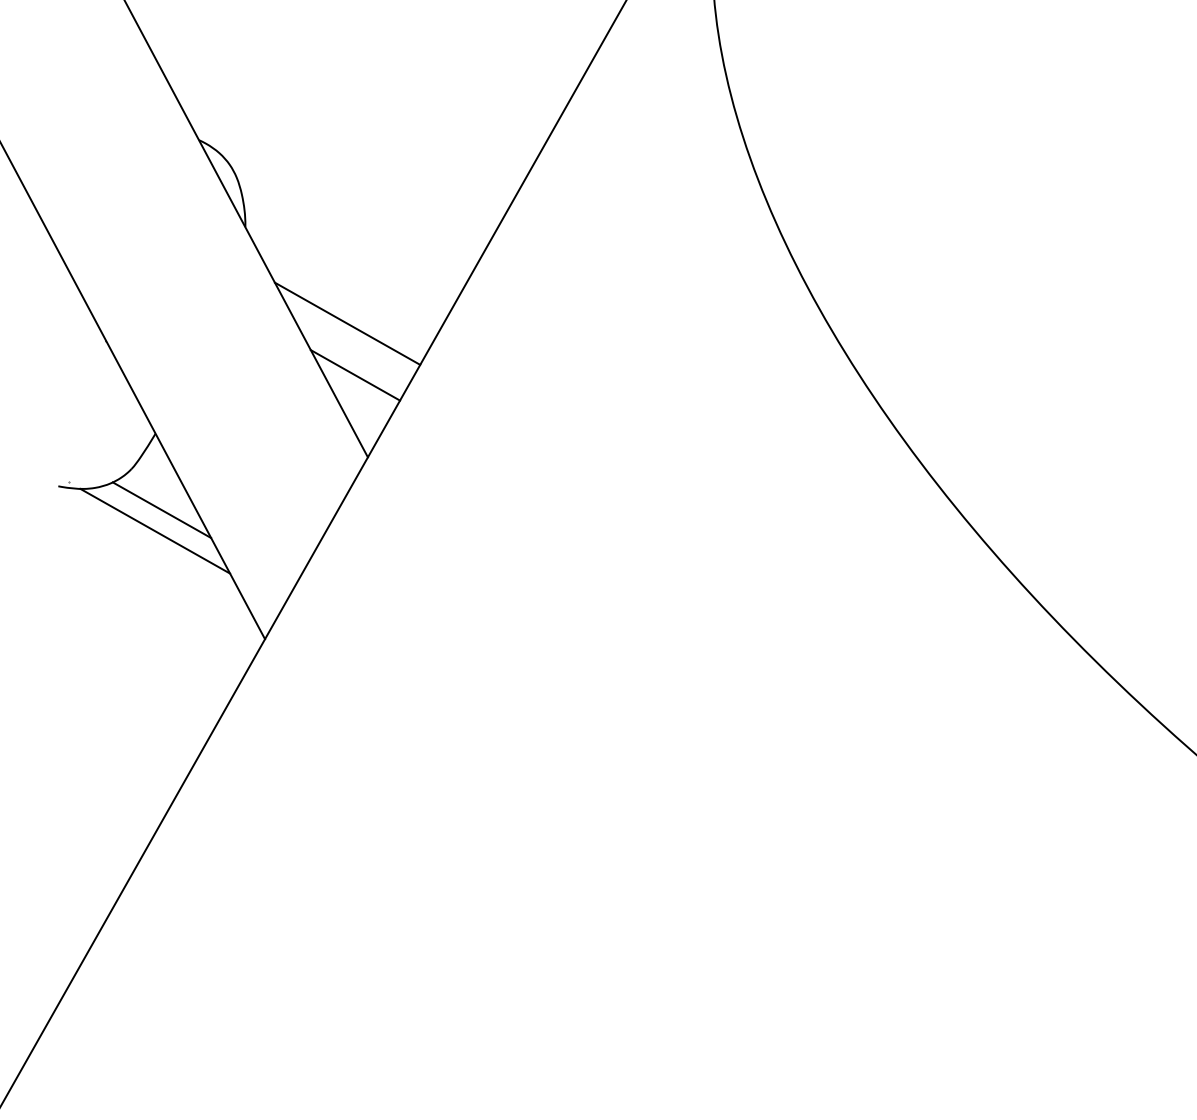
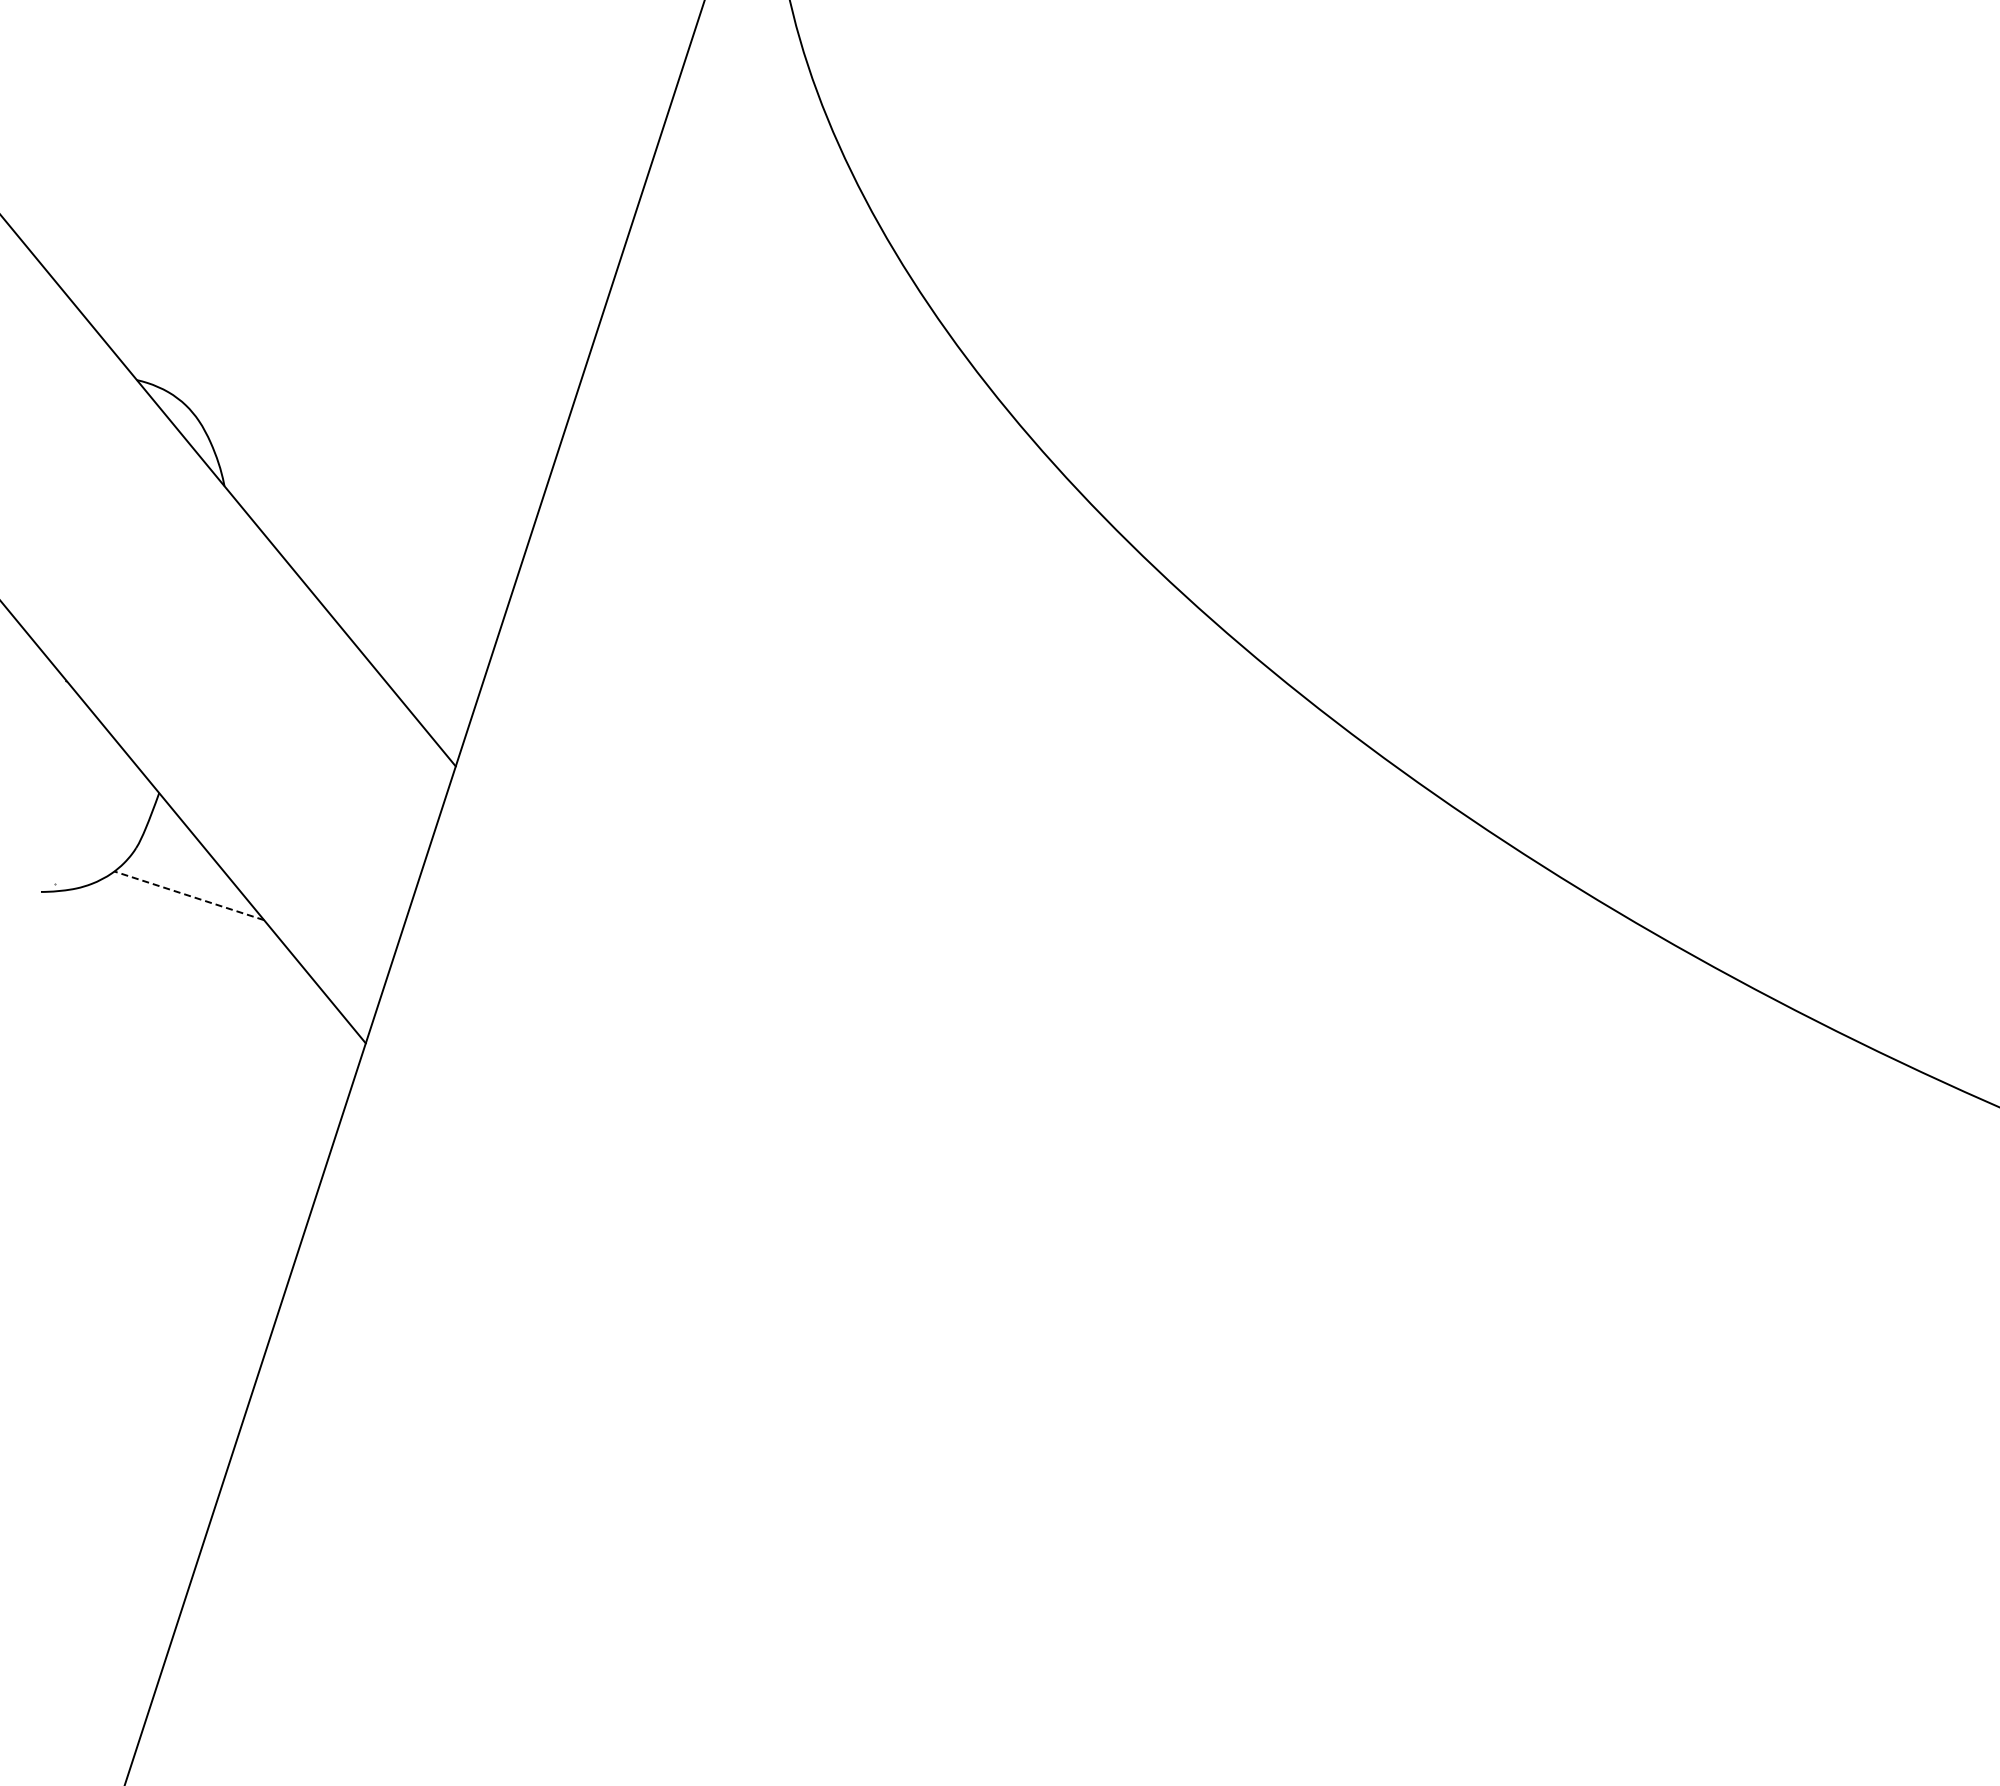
line: (347, 323) -> (390, 589), removed
line: (355, 375) -> (415, 657), removed
line: (162, 510) -> (189, 895), solid -> dashed
line: (154, 531) -> (185, 926), removed

